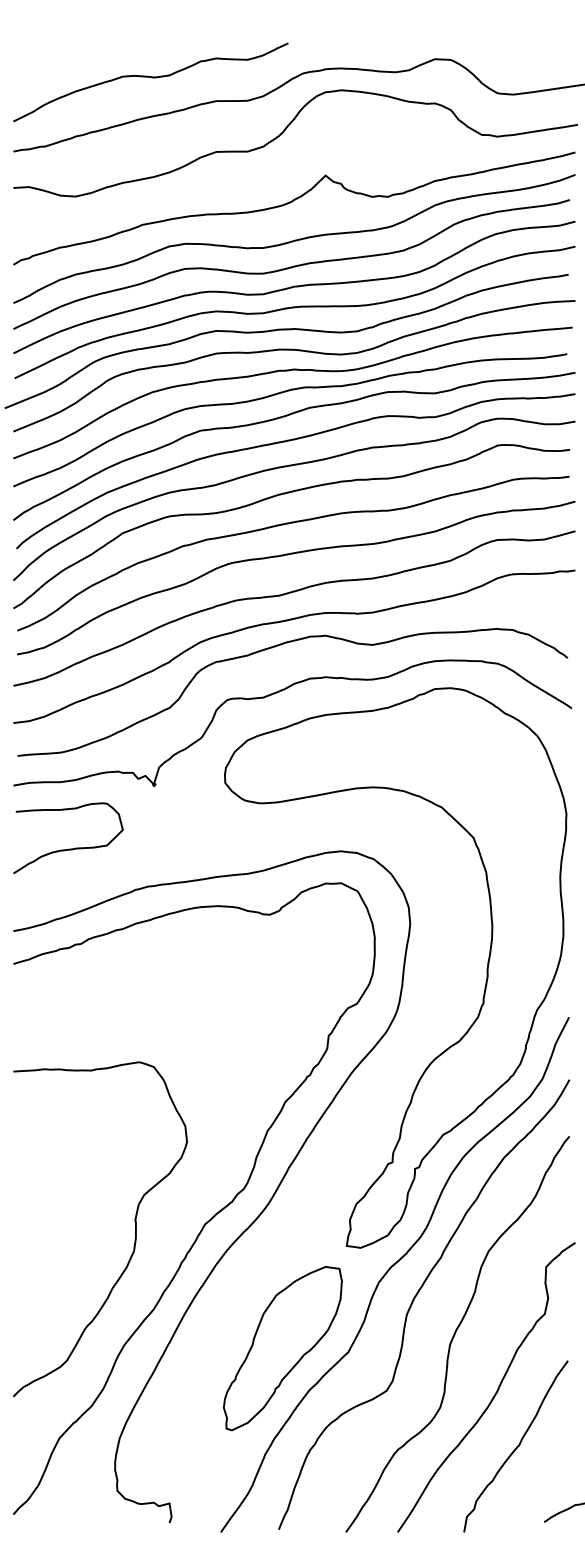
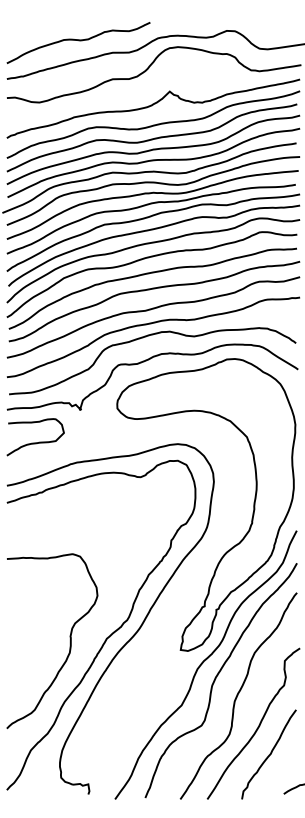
part: (282, 1348) -> (147, 703), removed

